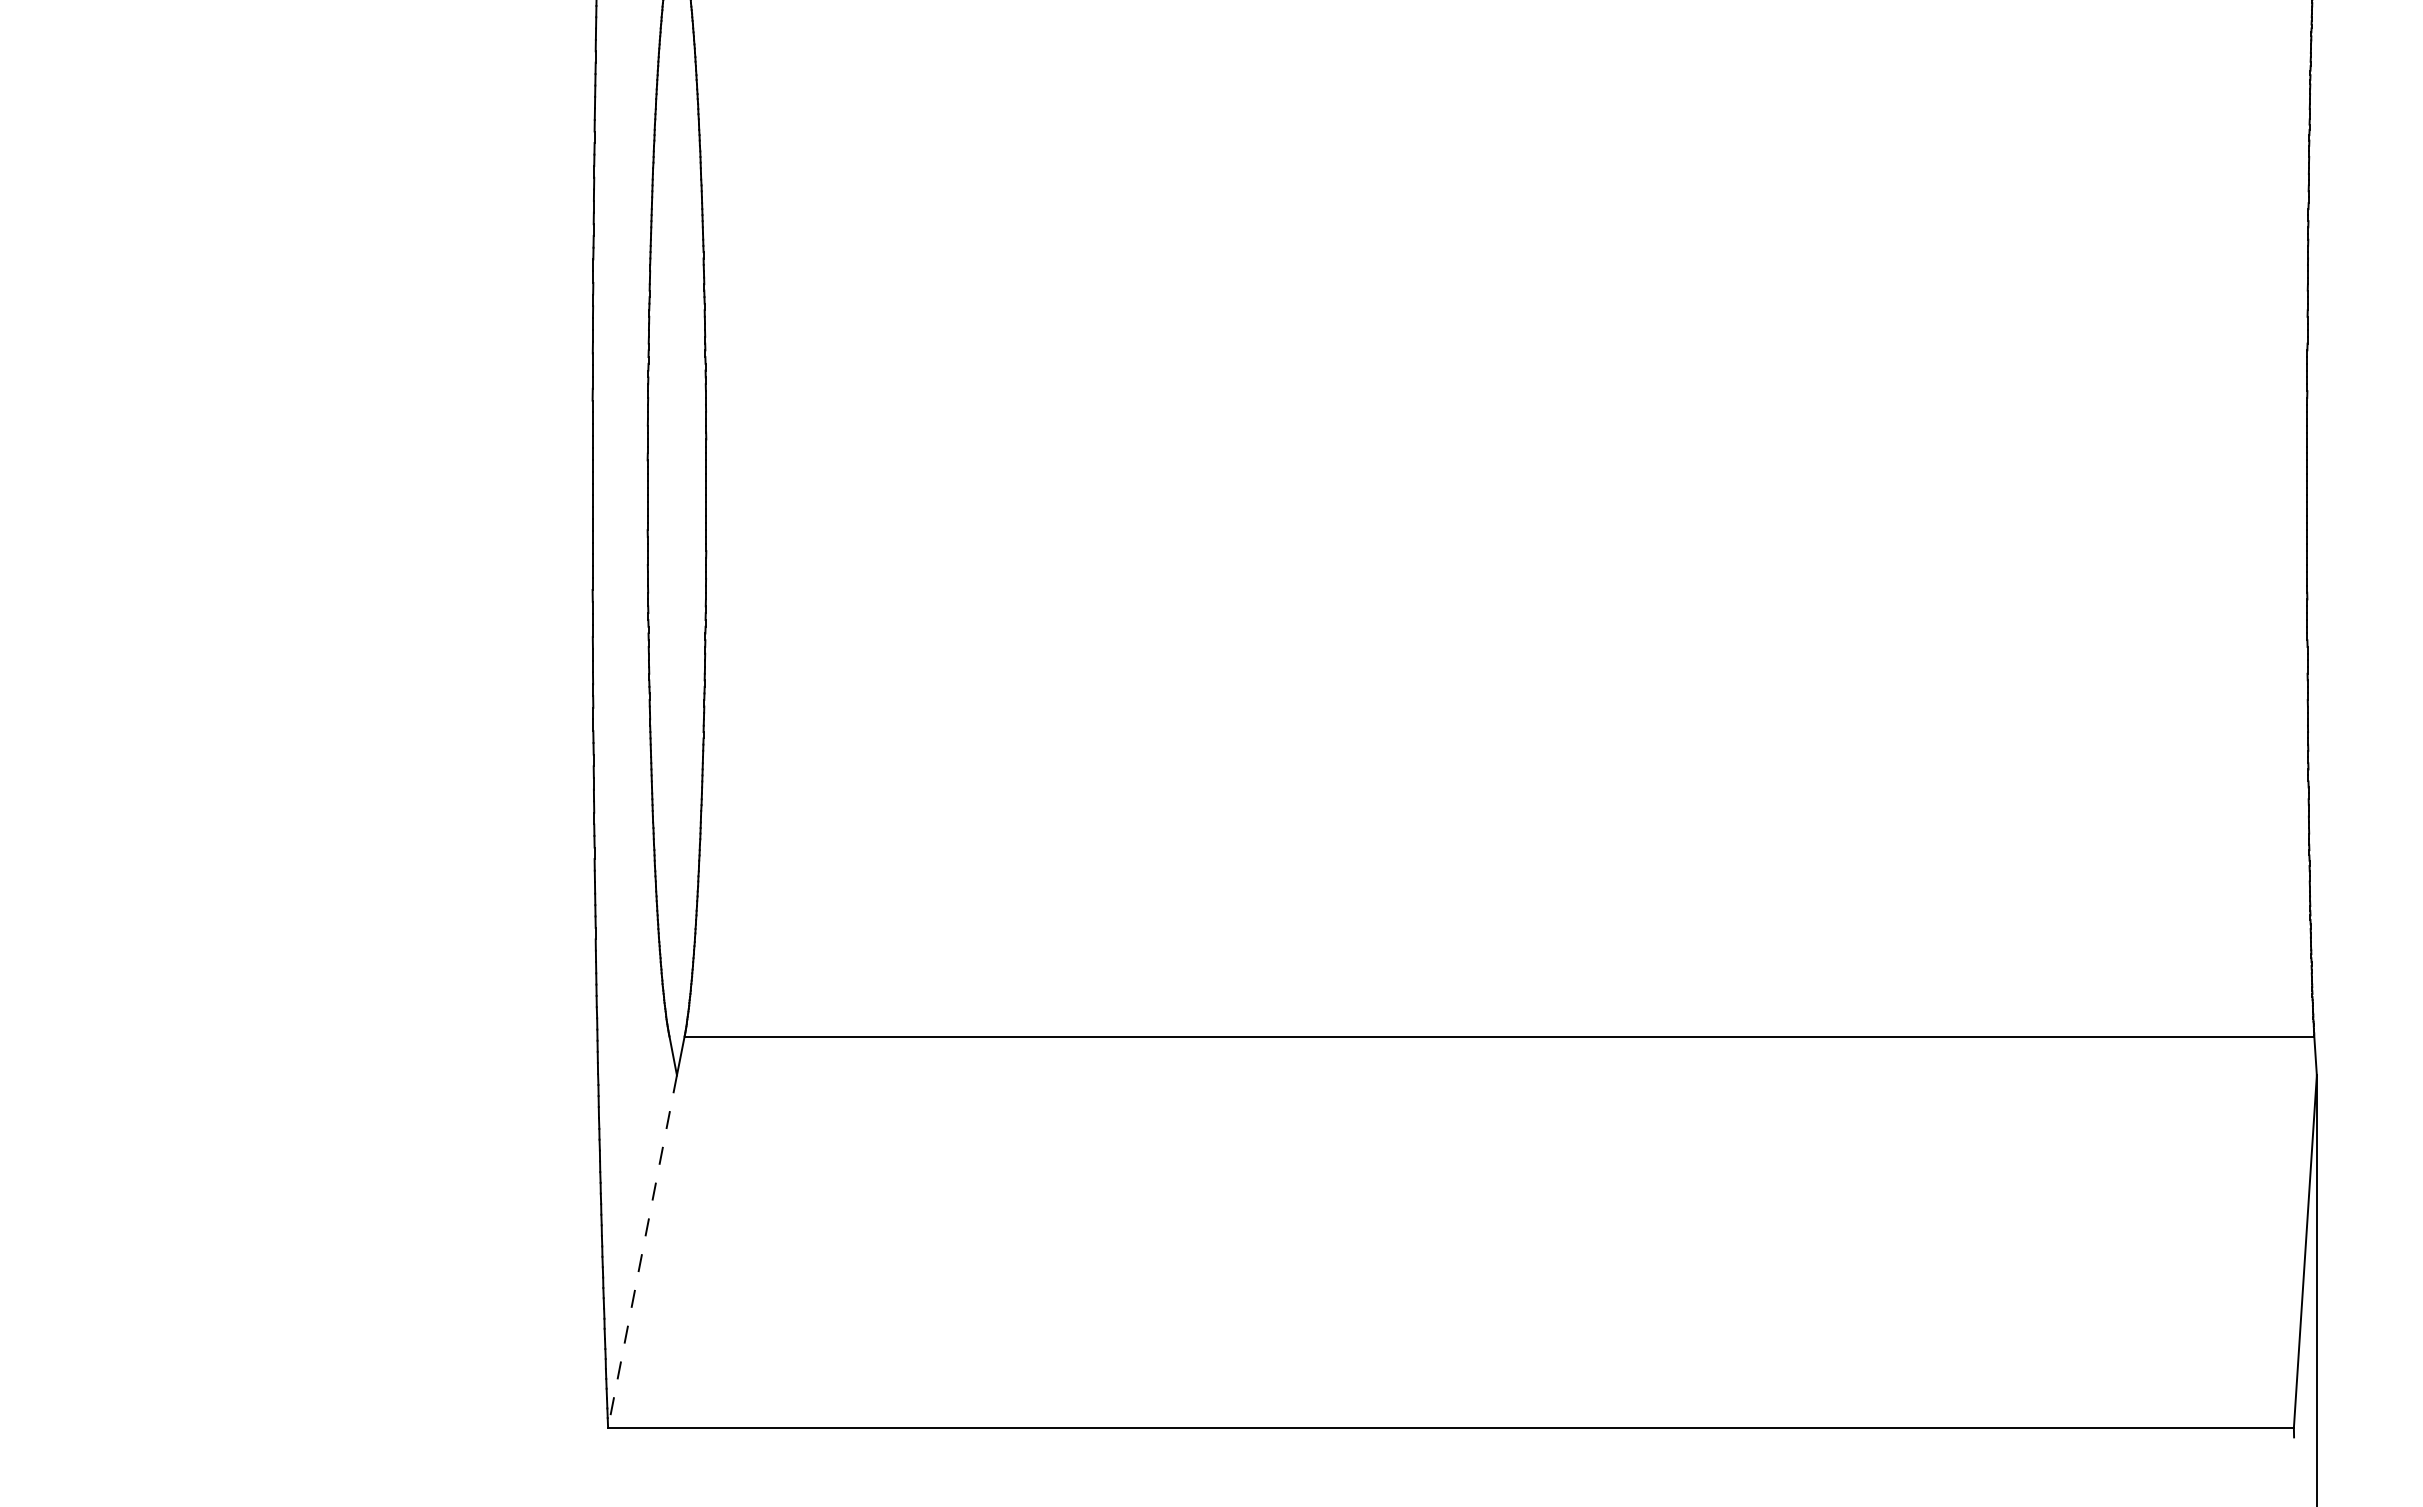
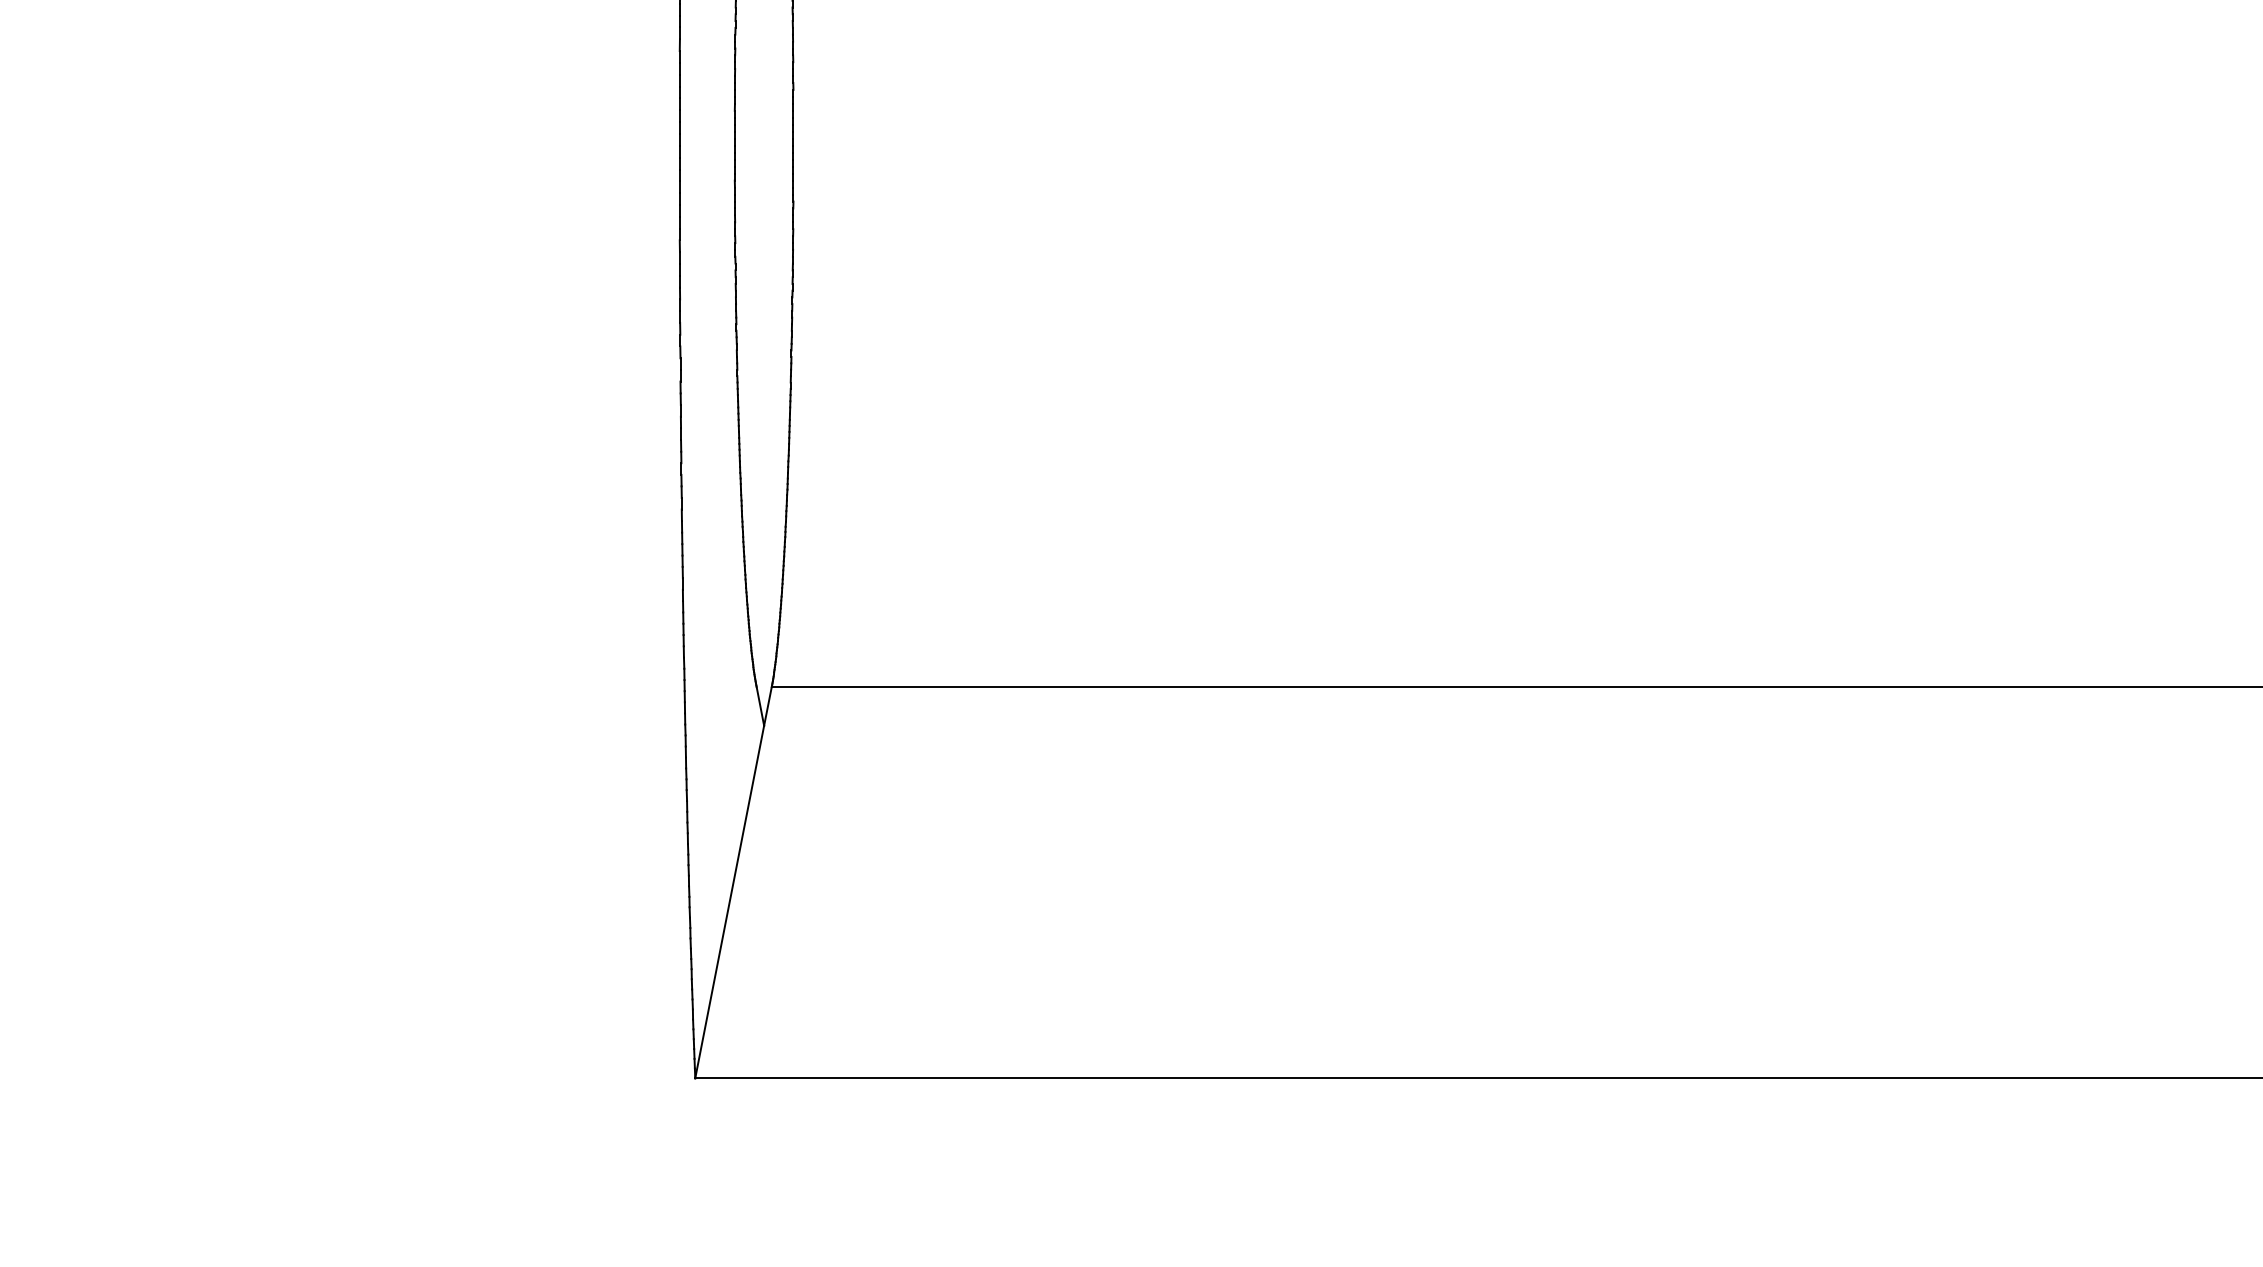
line: (642, 1251) -> (729, 901), dashed -> solid

